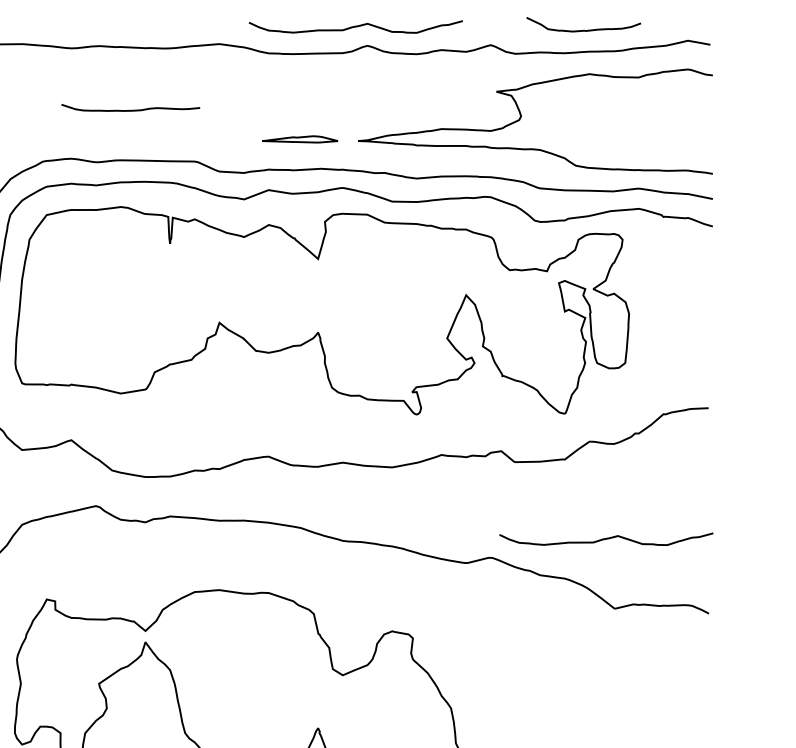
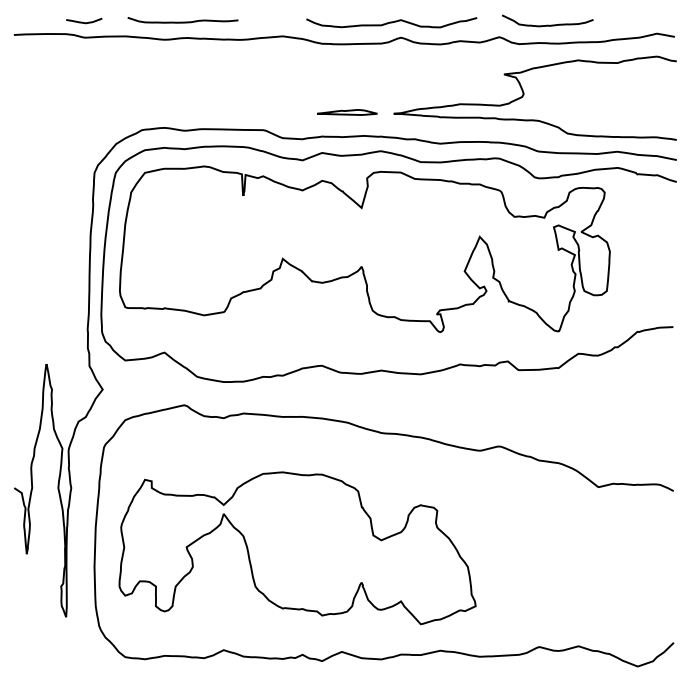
curve: (583, 29) -> (547, 24), moved
curve: (130, 109) -> (182, 21), moved
curve: (606, 538) -> (591, 431), removed

